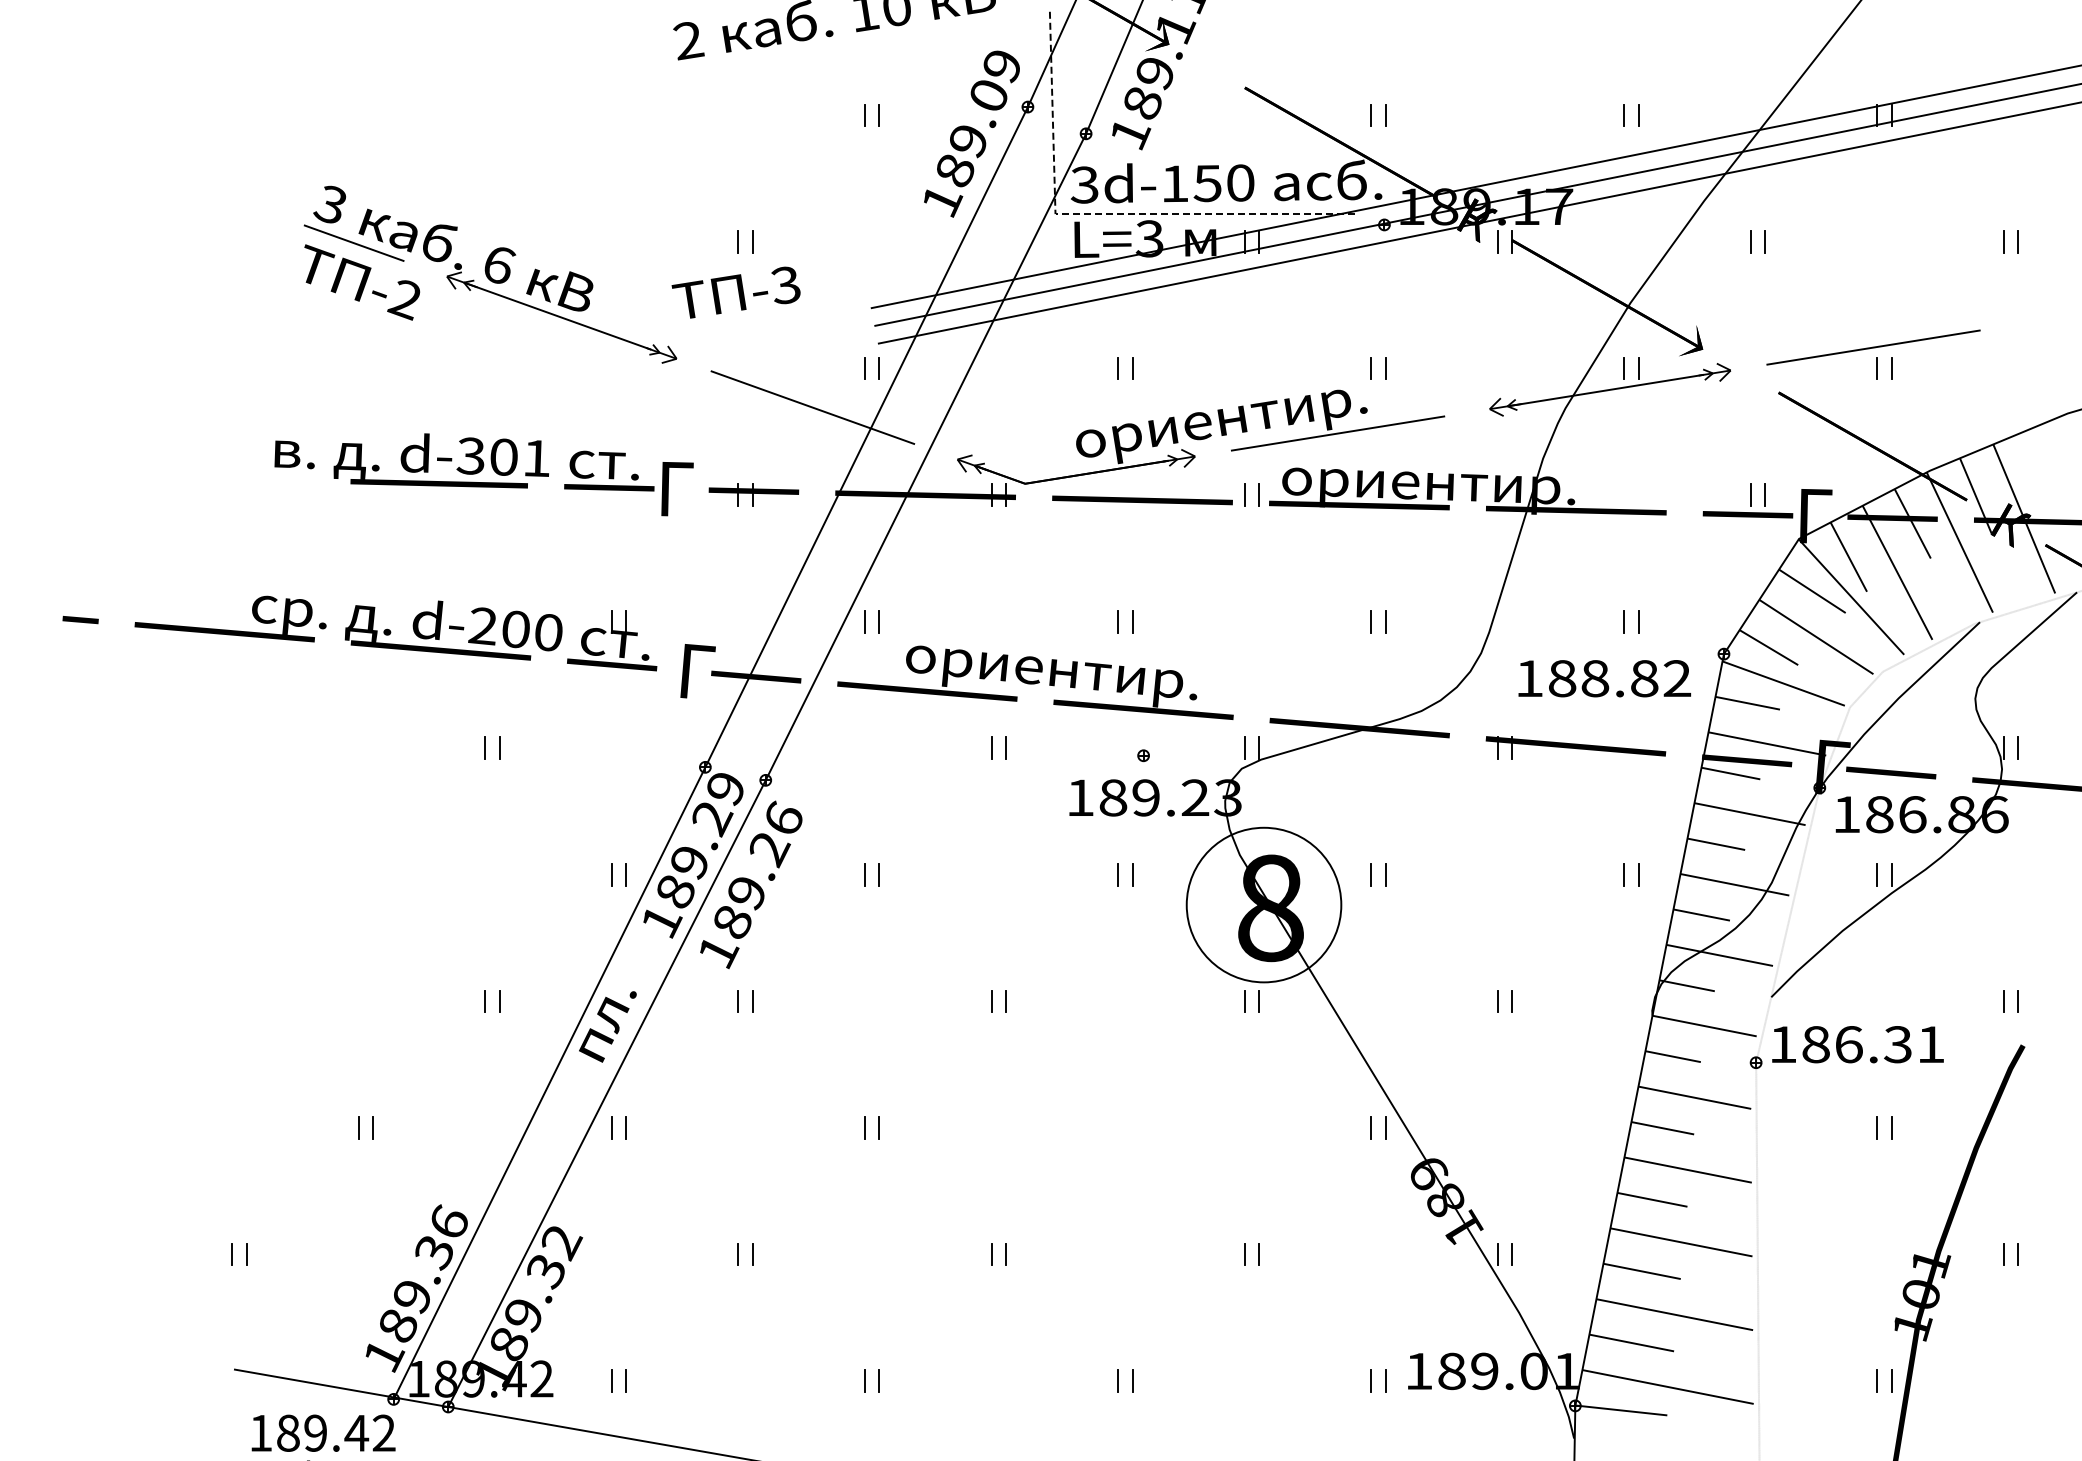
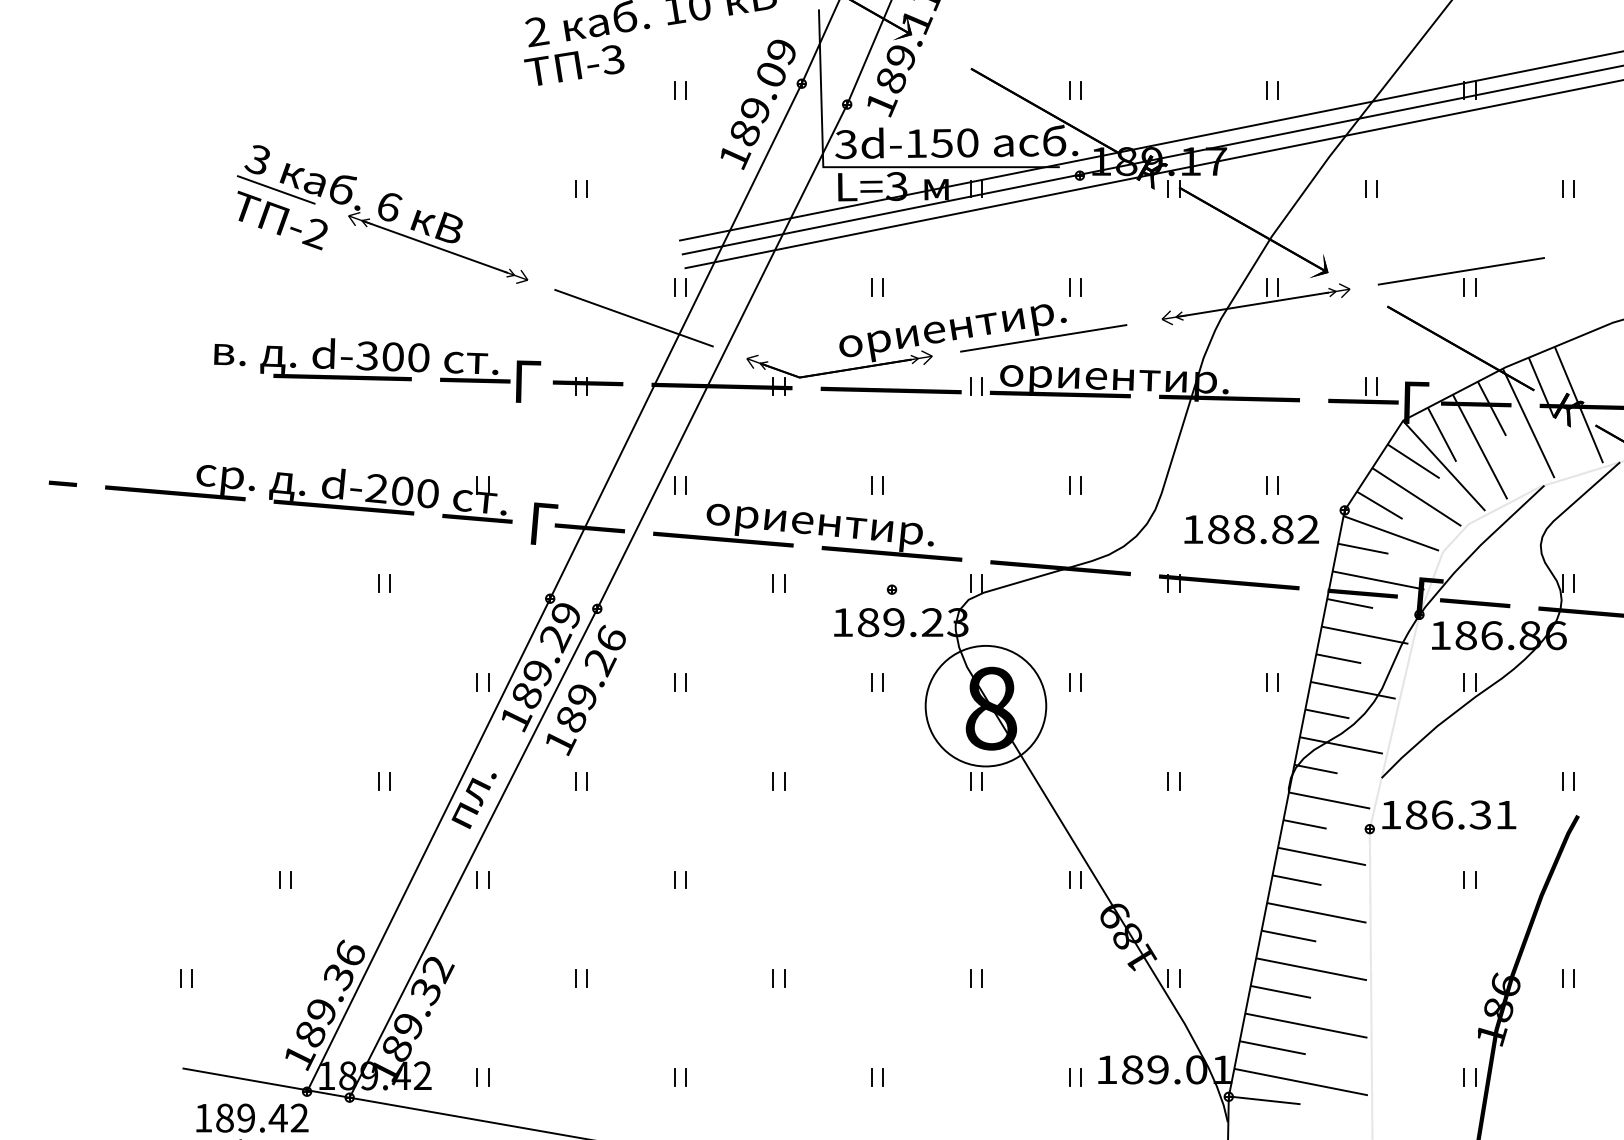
line: (1105, 214) -> (862, 167), dashed -> solid
text: (735, 292) -> (573, 65), moved
text: (536, 458) -> (418, 357), d-301 -> d-300
text: (1926, 1278) -> (1502, 997), 101 -> 186

